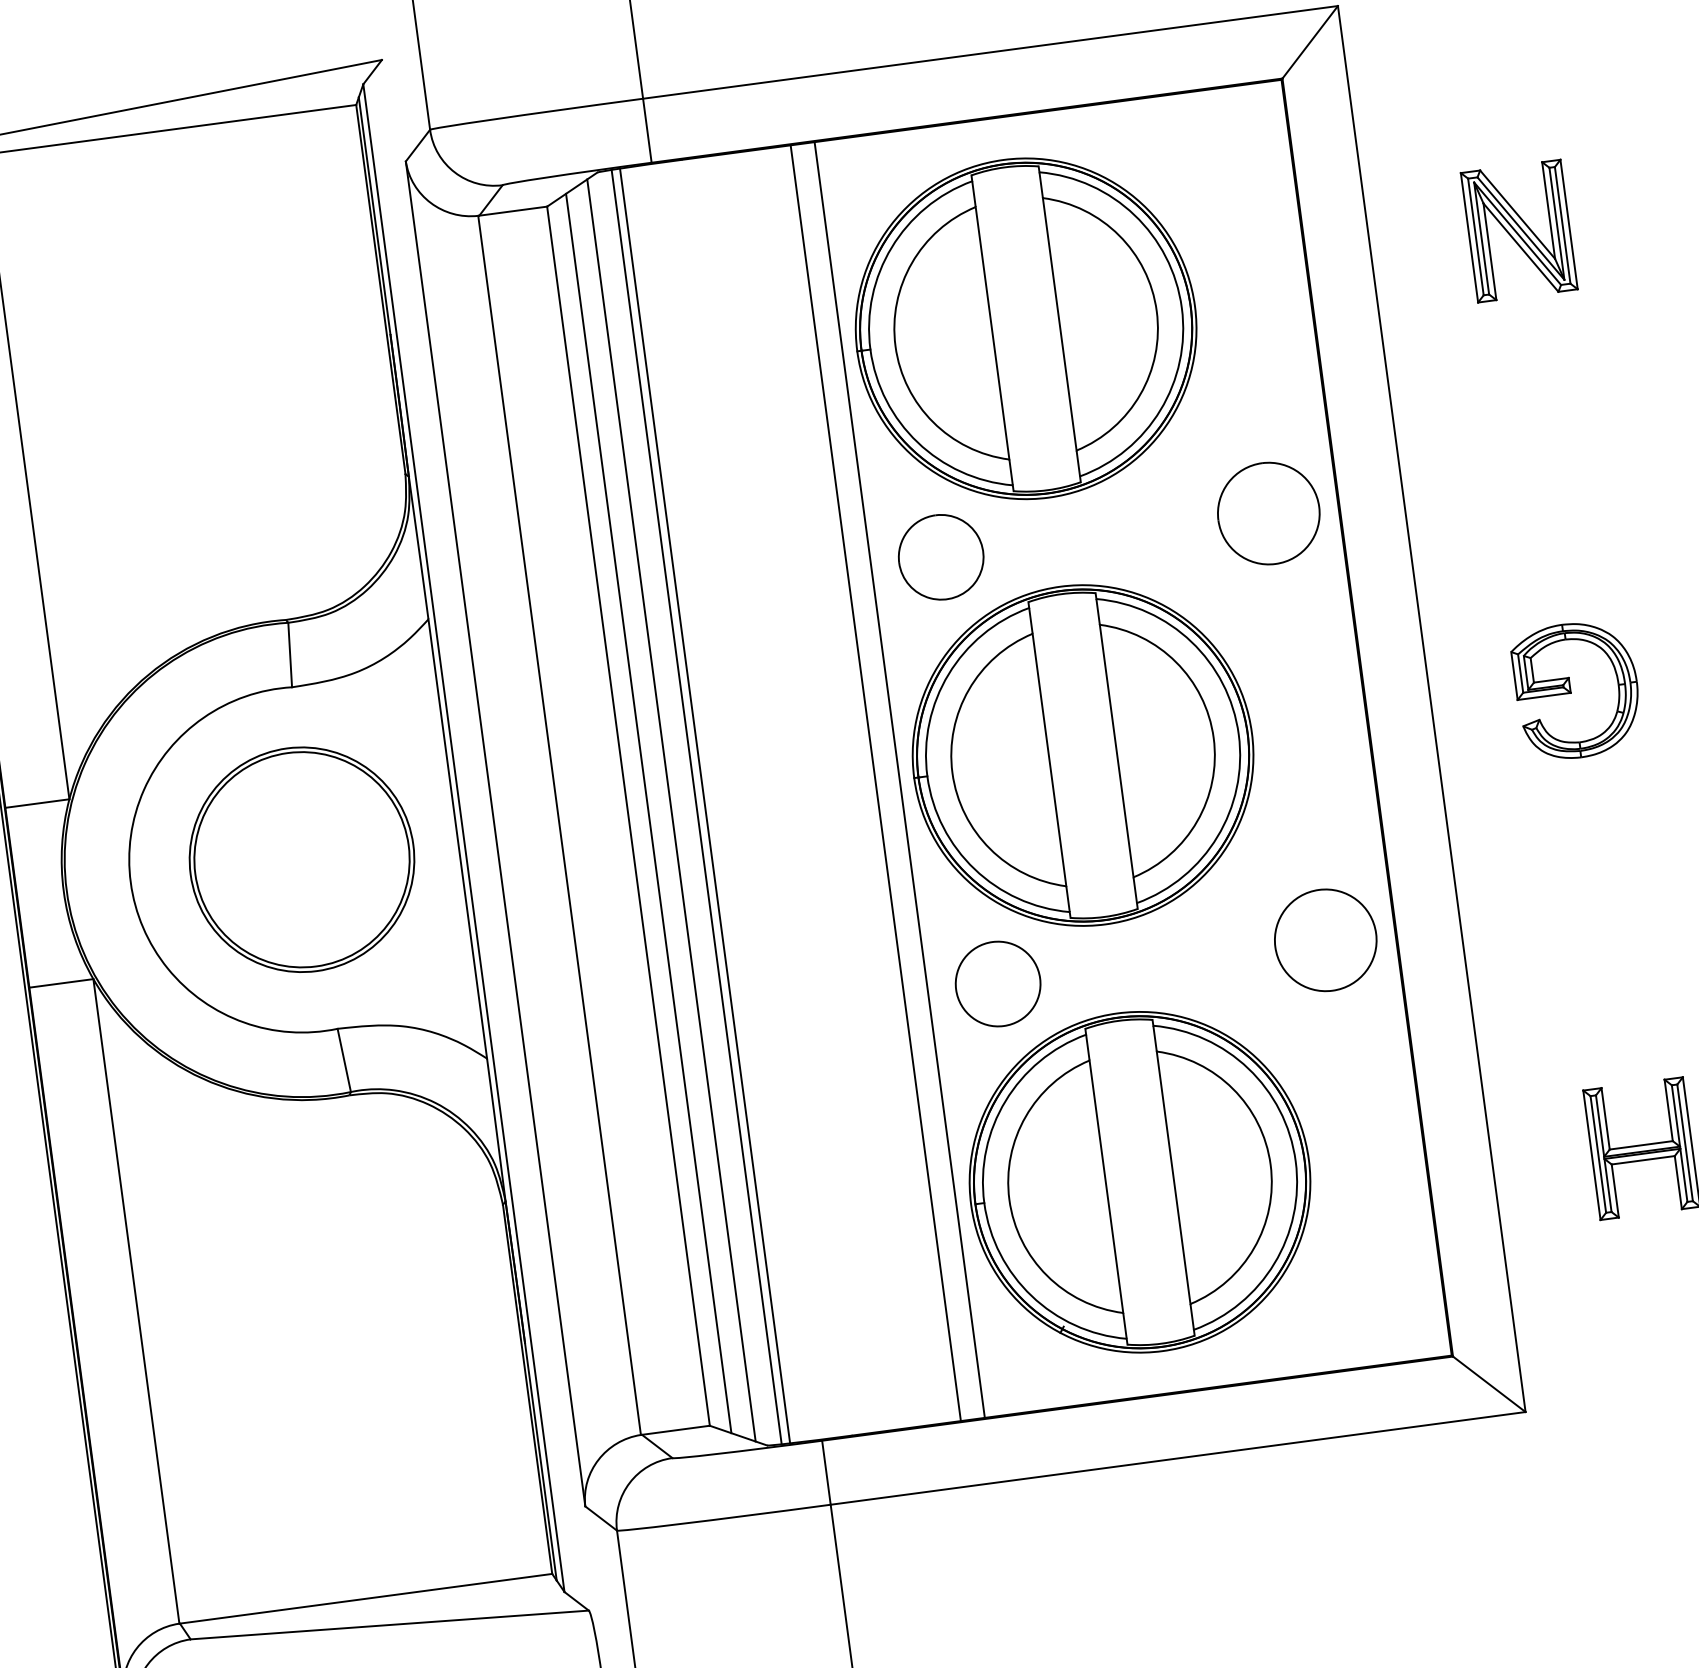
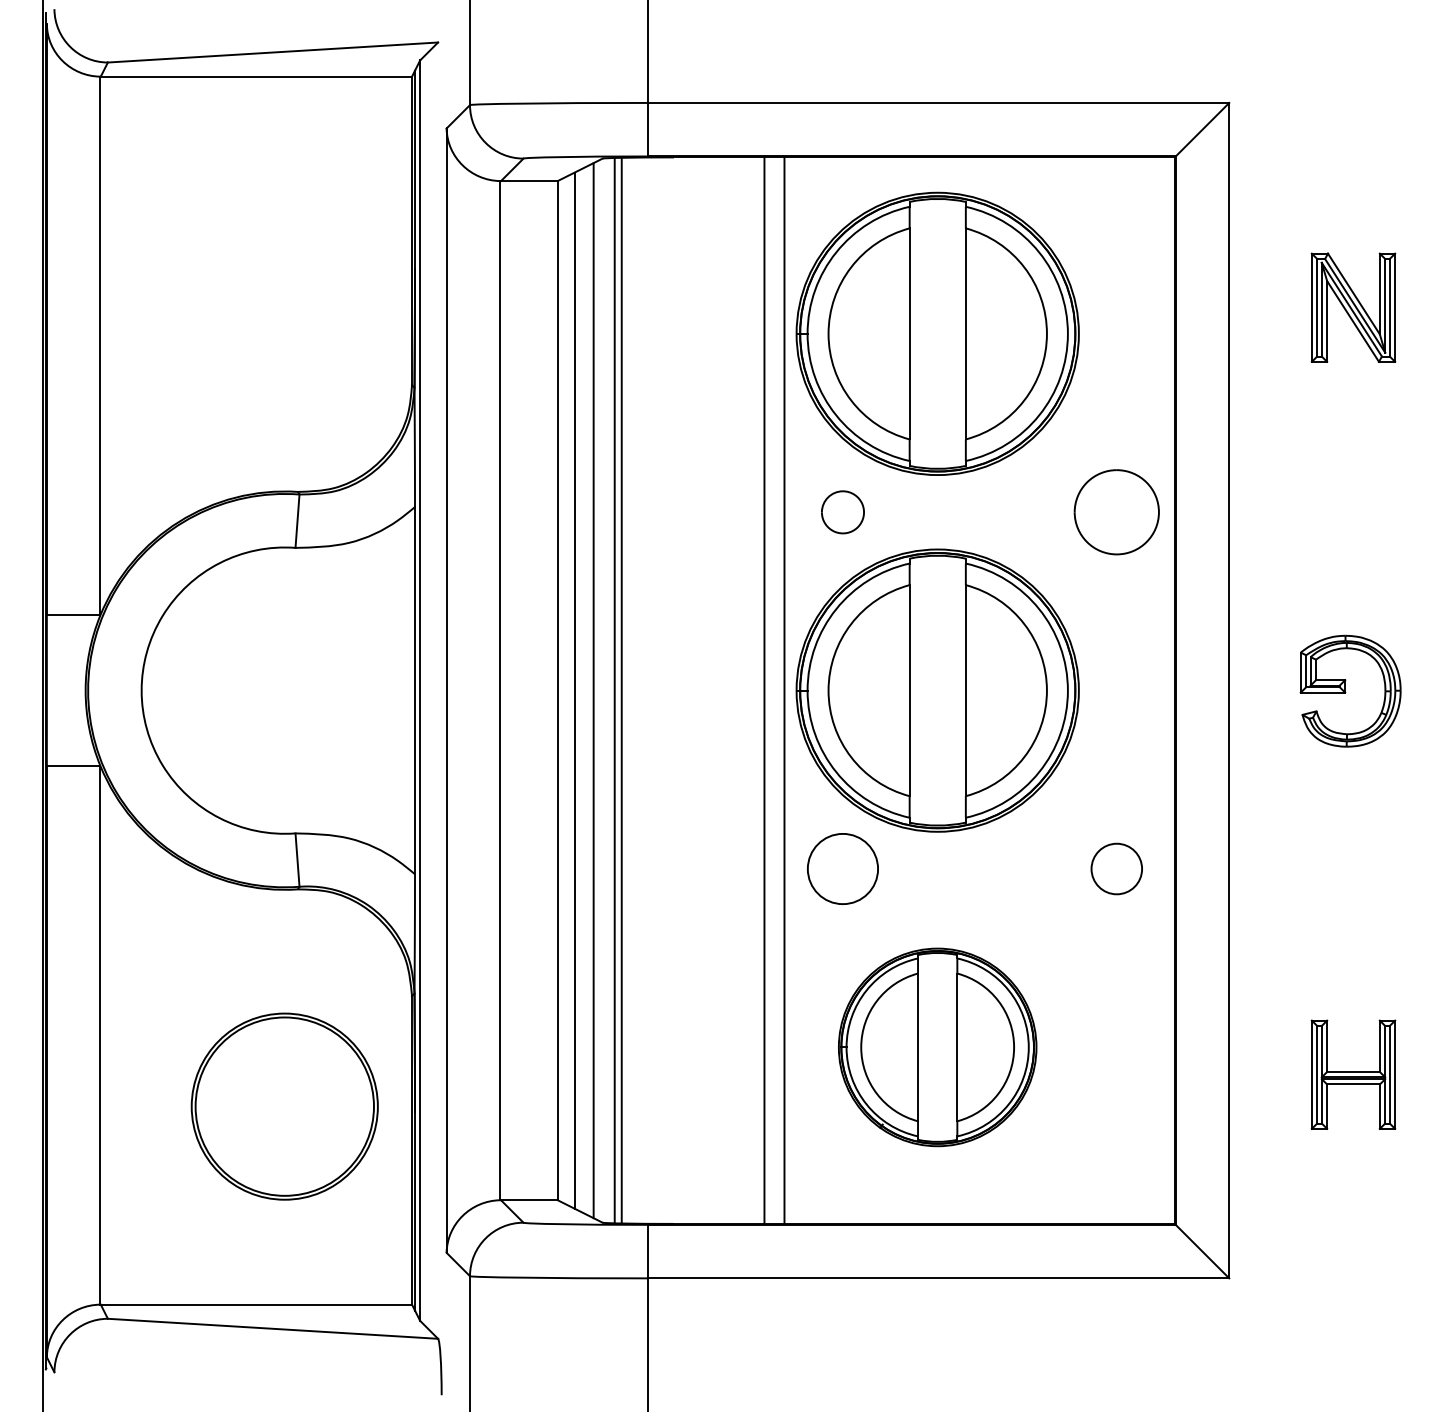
part: (940, 557) -> (842, 512), size x0.6
part: (301, 859) -> (284, 1106), moved
circle: (1325, 939) -> (1116, 868), size x0.6
part: (1139, 1182) -> (937, 1047), size x0.7

